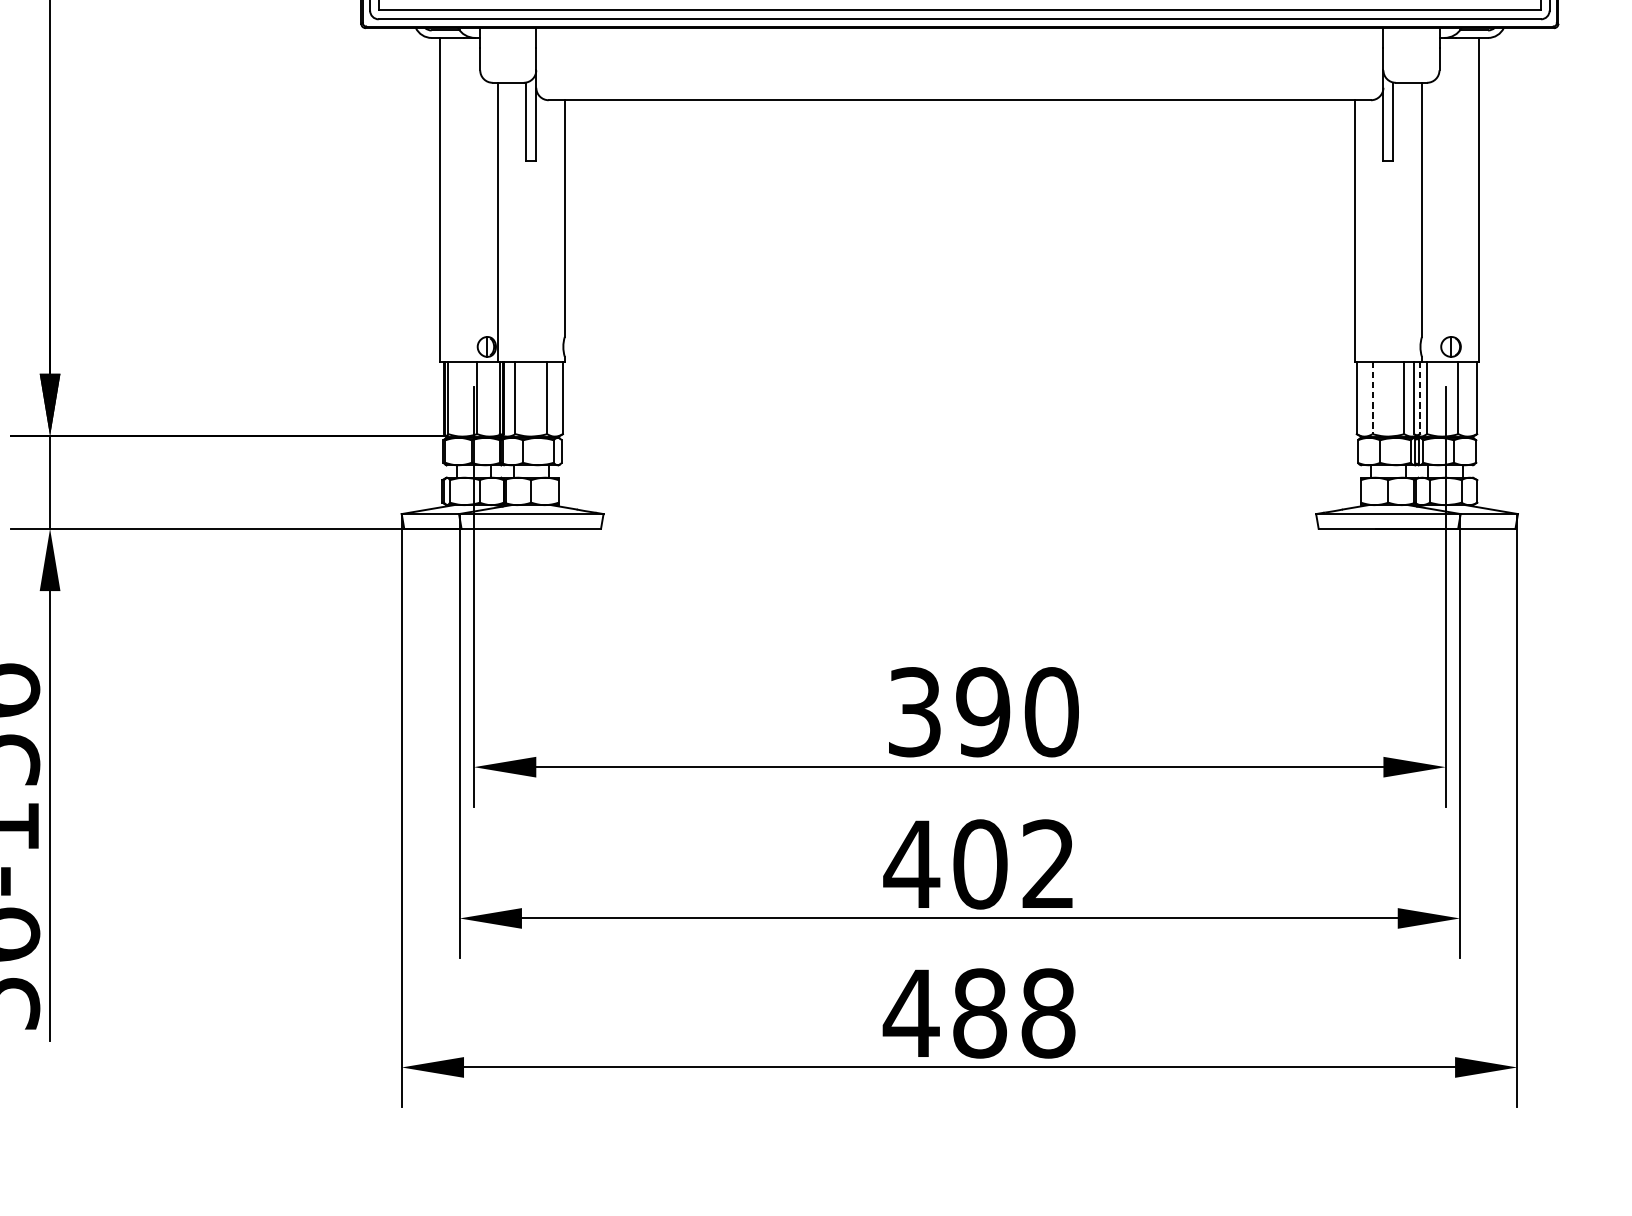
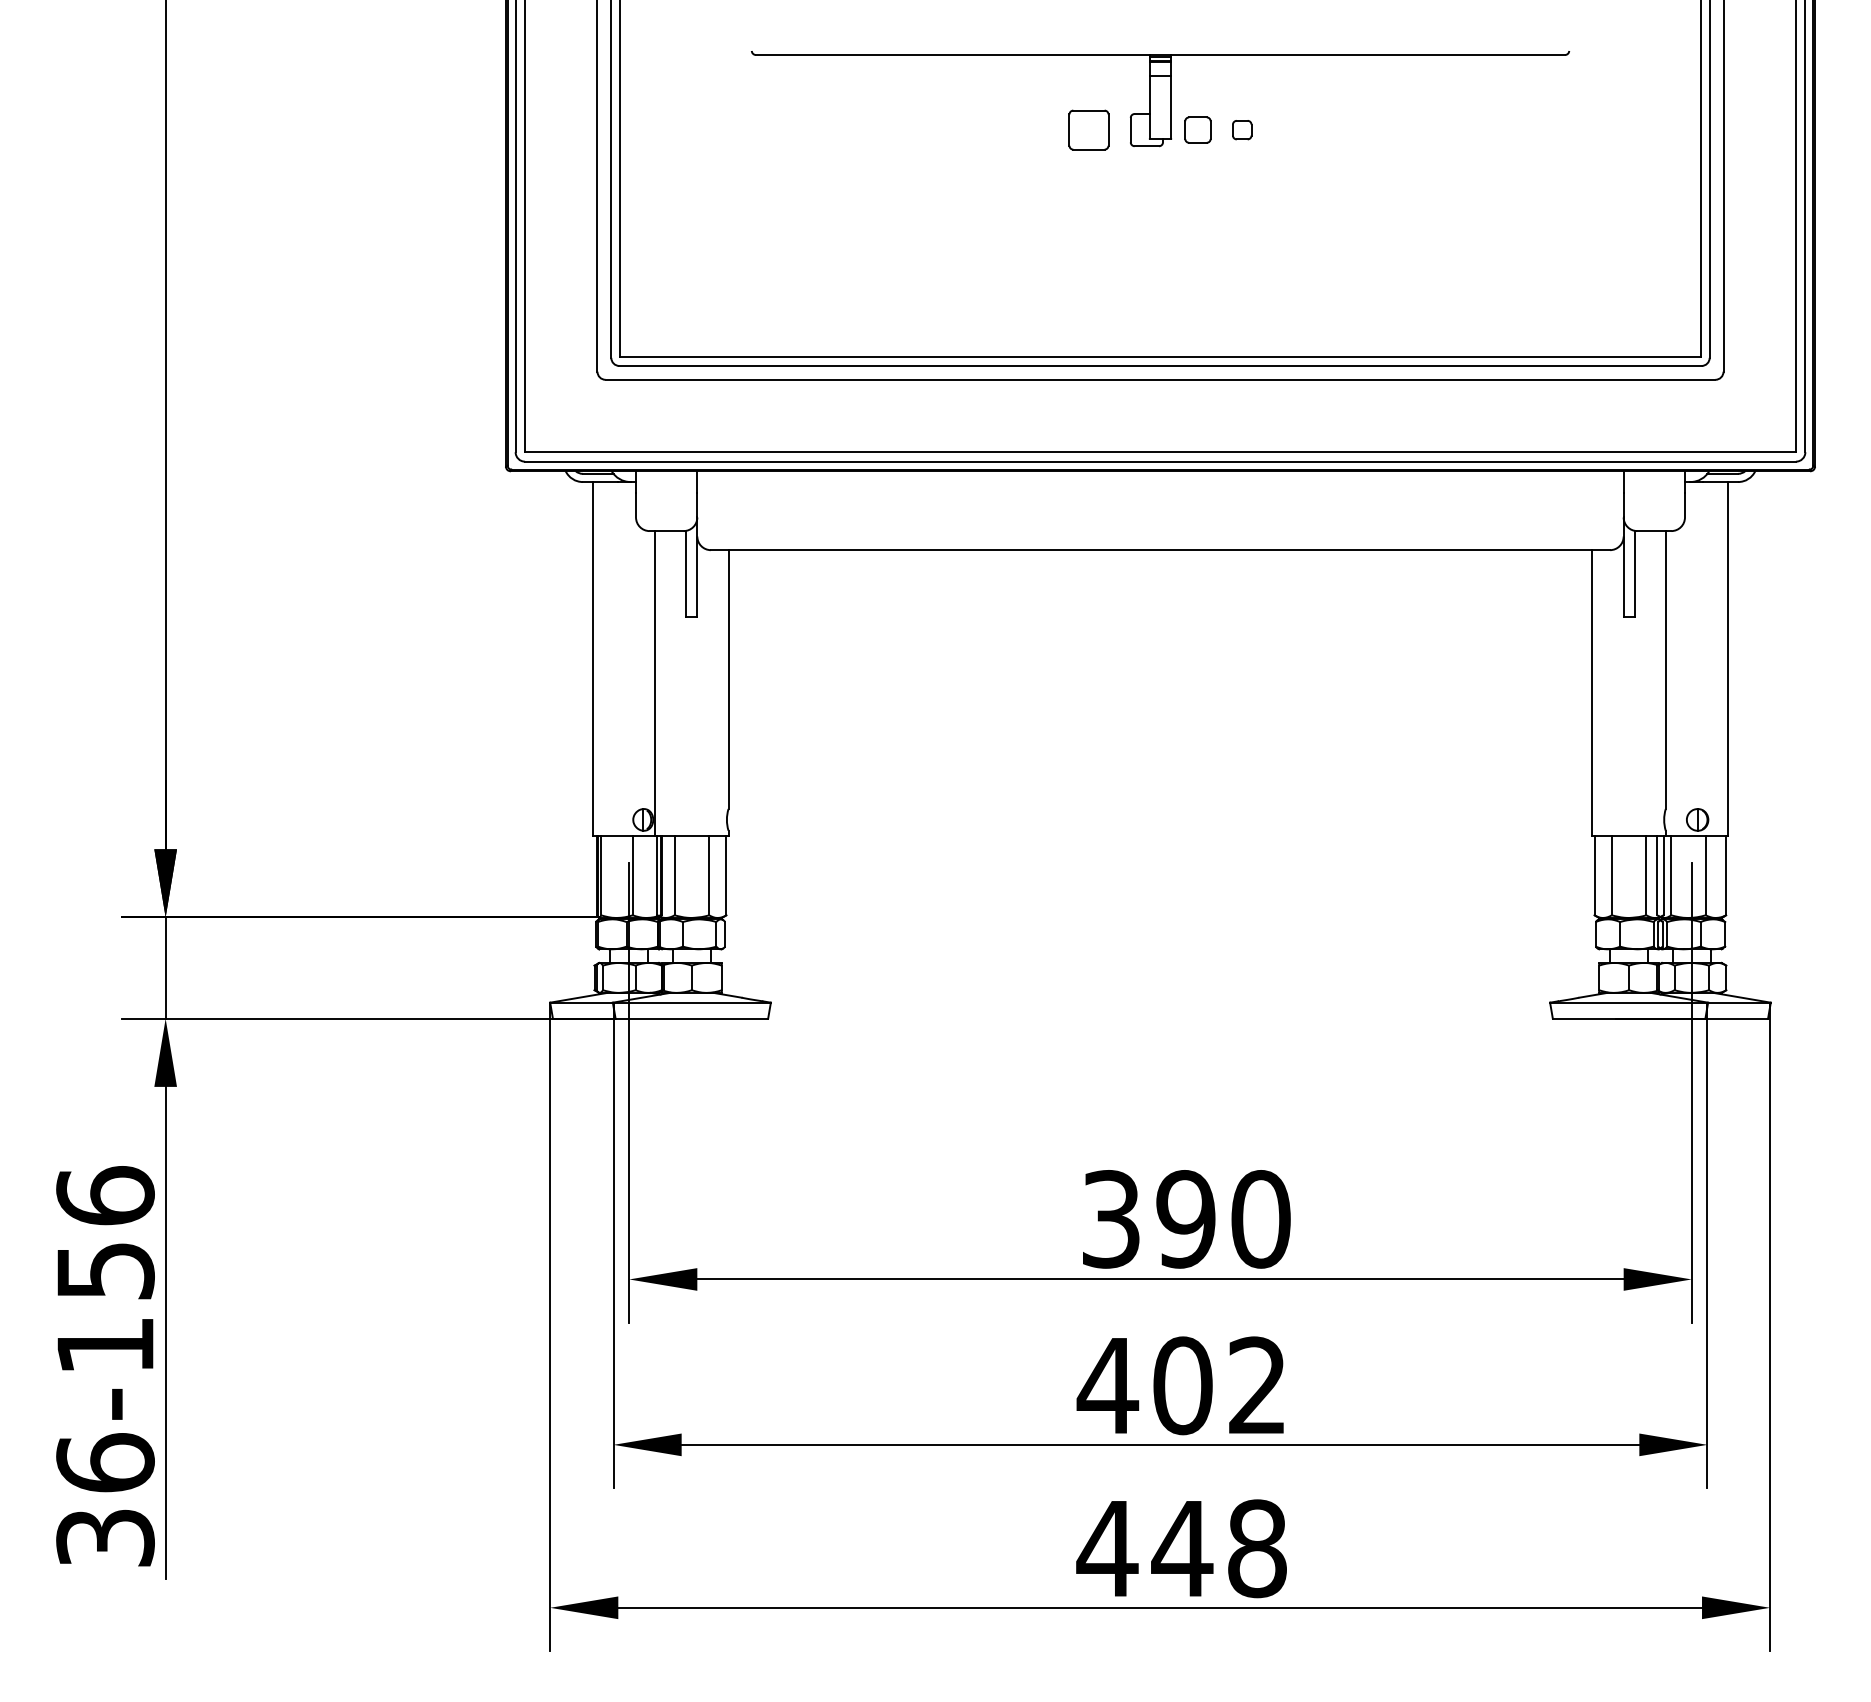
line: (1372, 397) -> (1611, 875), dashed -> solid
line: (1419, 397) -> (1663, 875), dashed -> solid
text: (979, 1013) -> (1182, 1548), 488 -> 448

